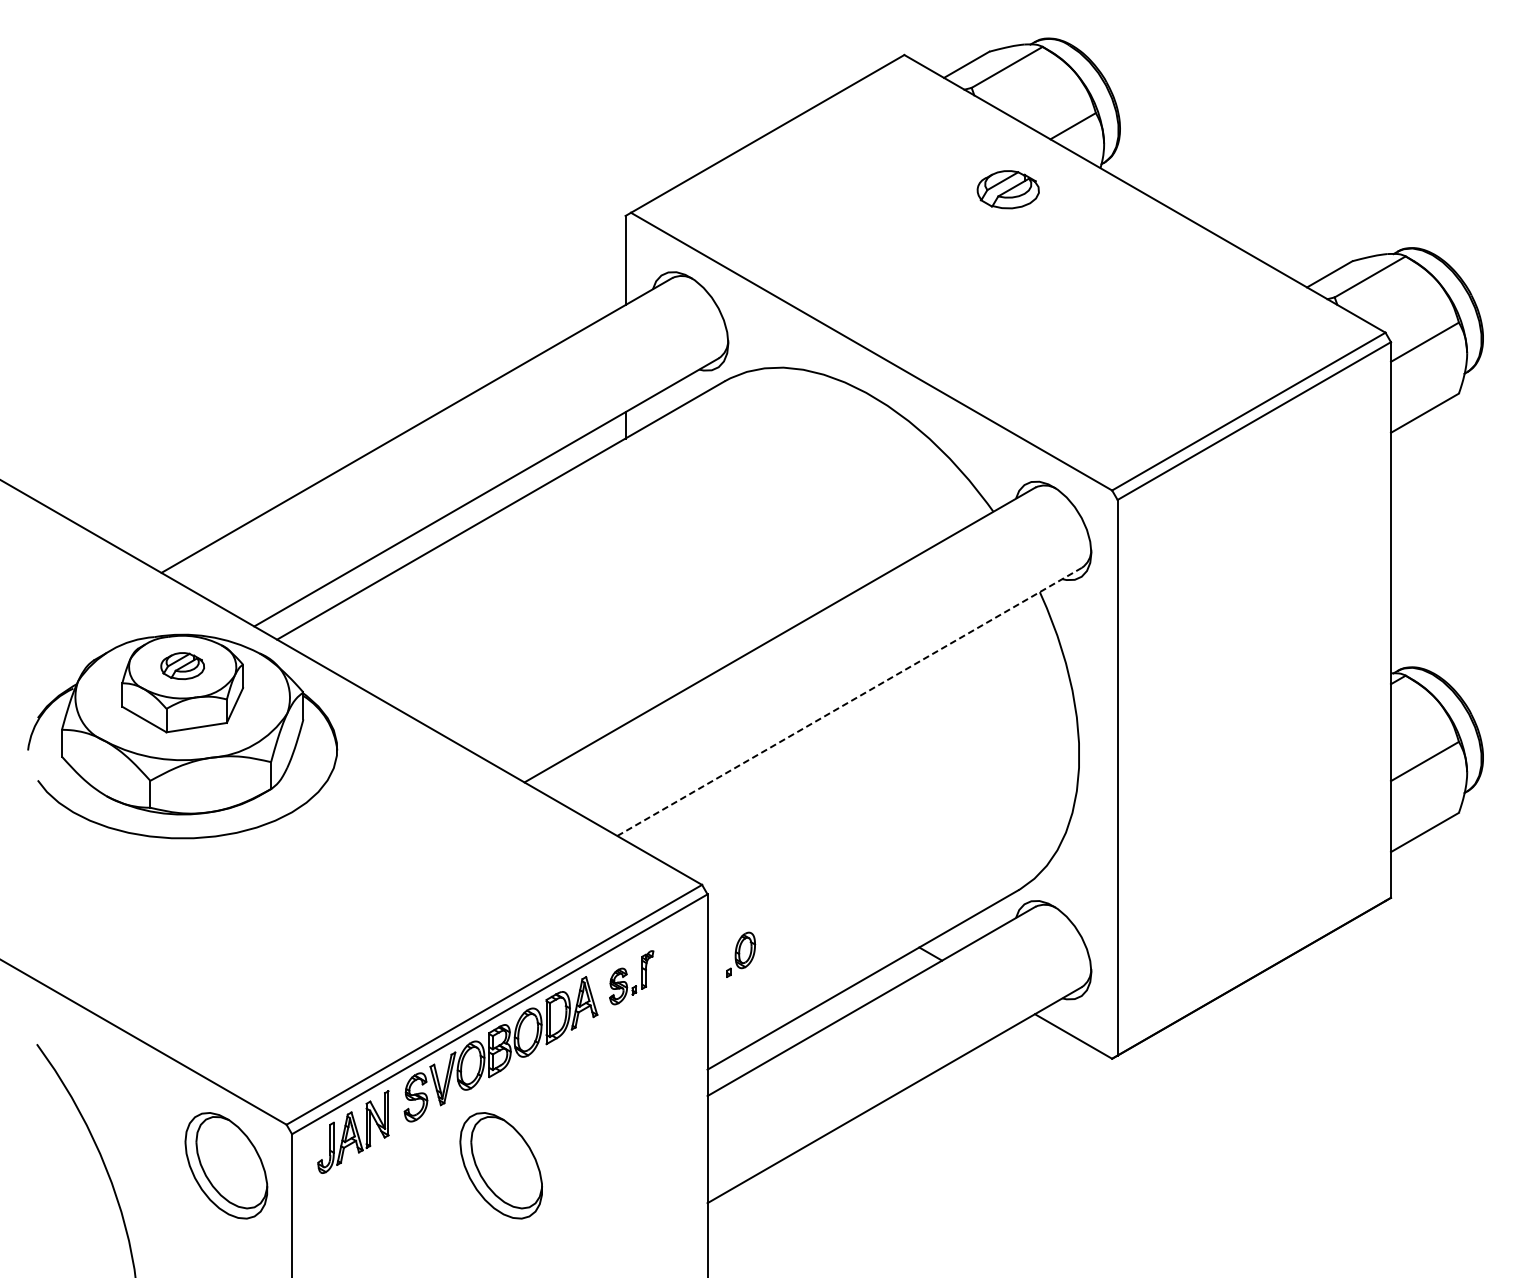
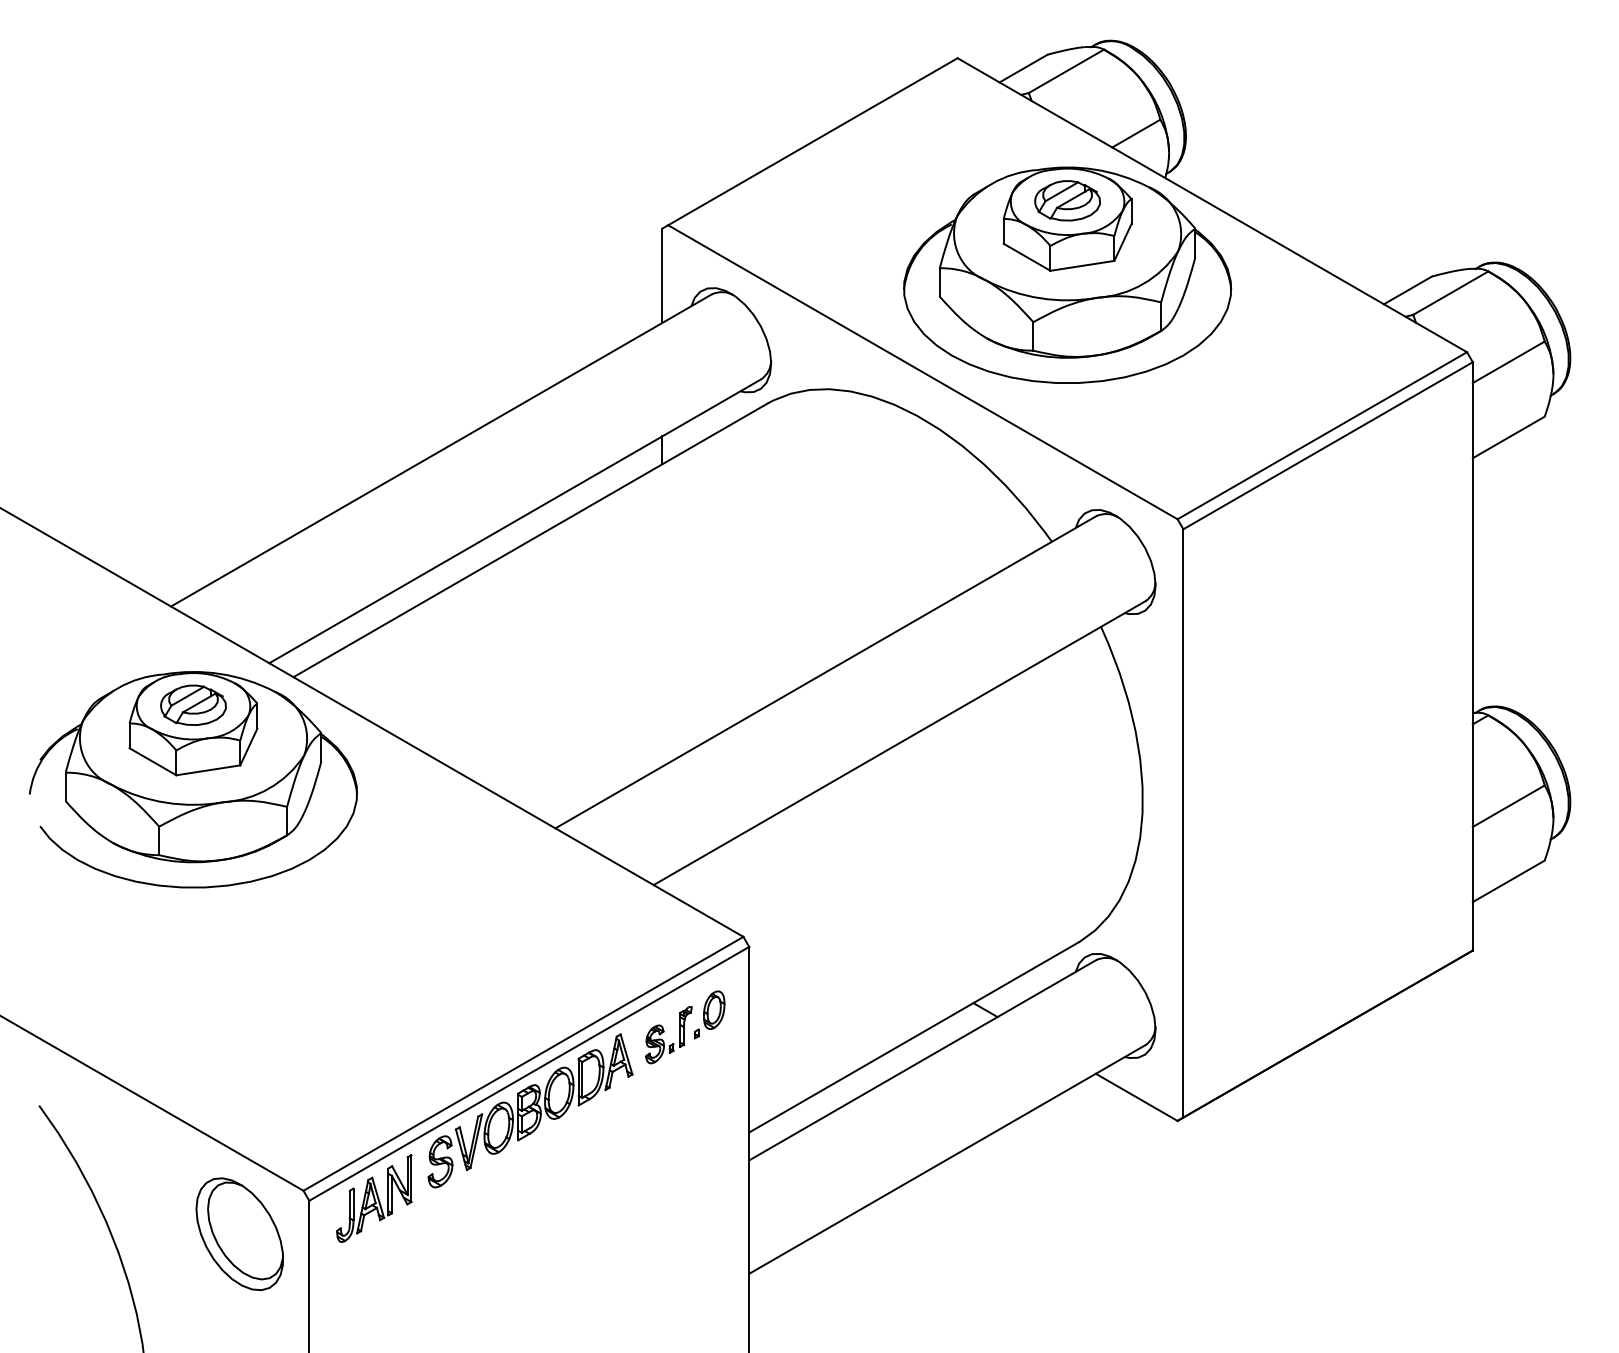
part: (1008, 259) -> (1067, 274), added
part: (182, 665) -> (193, 704), size x1.43
line: (849, 702) -> (899, 743), dashed -> solid
part: (740, 954) -> (709, 1014), moved
part: (500, 1166) -> (530, 1234), removed

